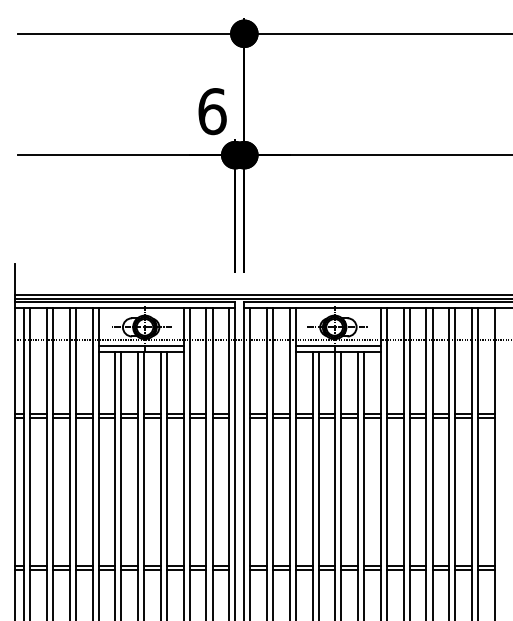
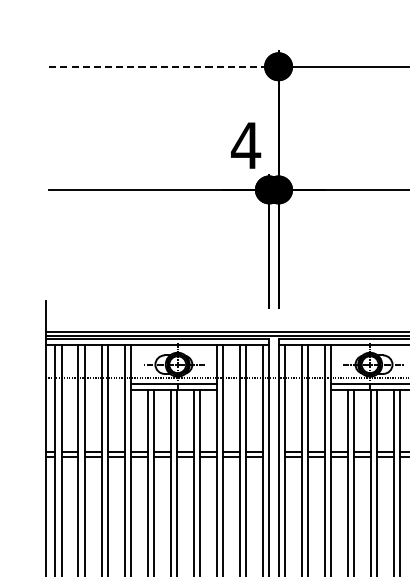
line: (131, 33) -> (164, 66), solid -> dashed
text: (212, 111) -> (246, 145), 6 -> 4

